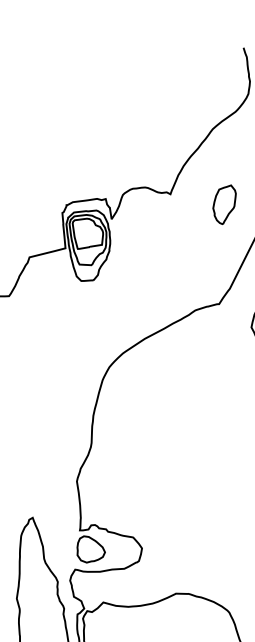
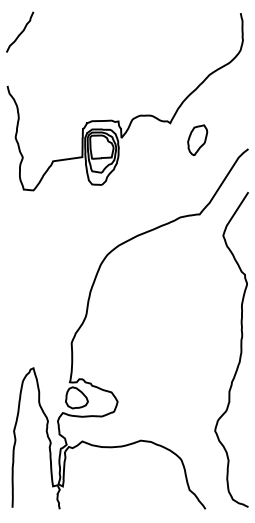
part: (224, 205) -> (197, 140), moved

